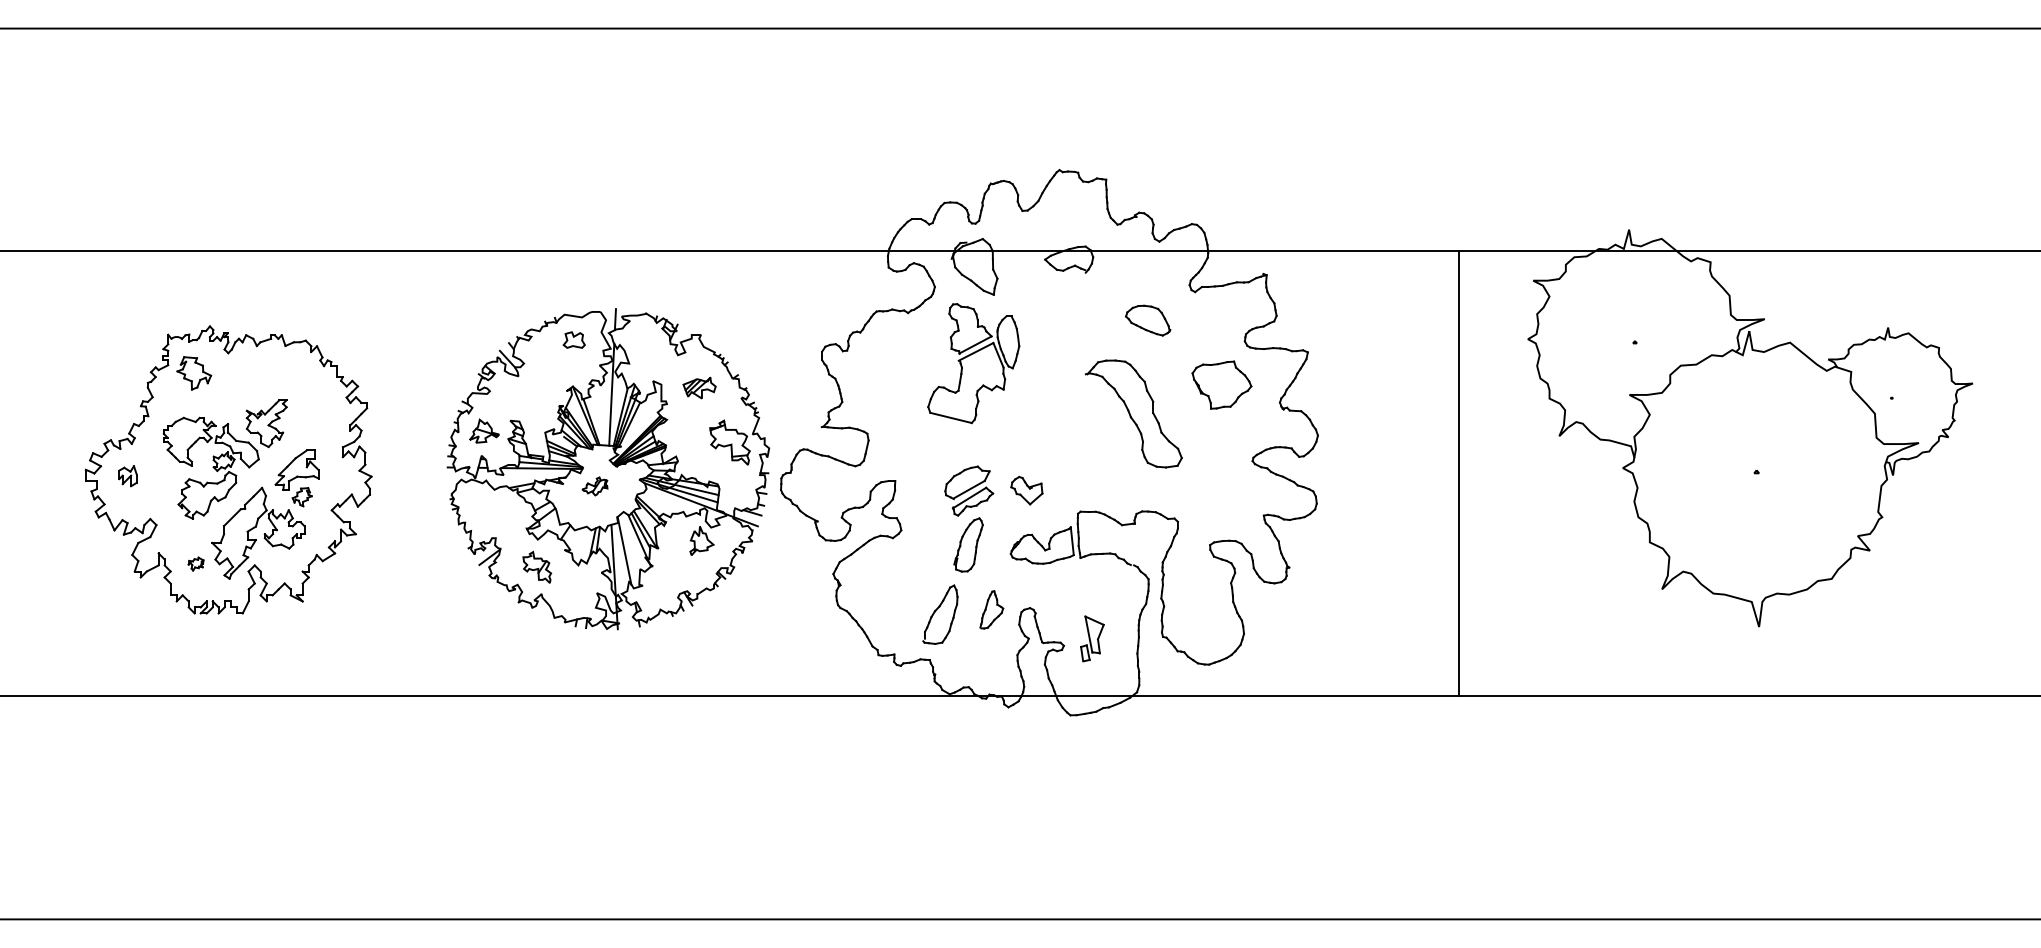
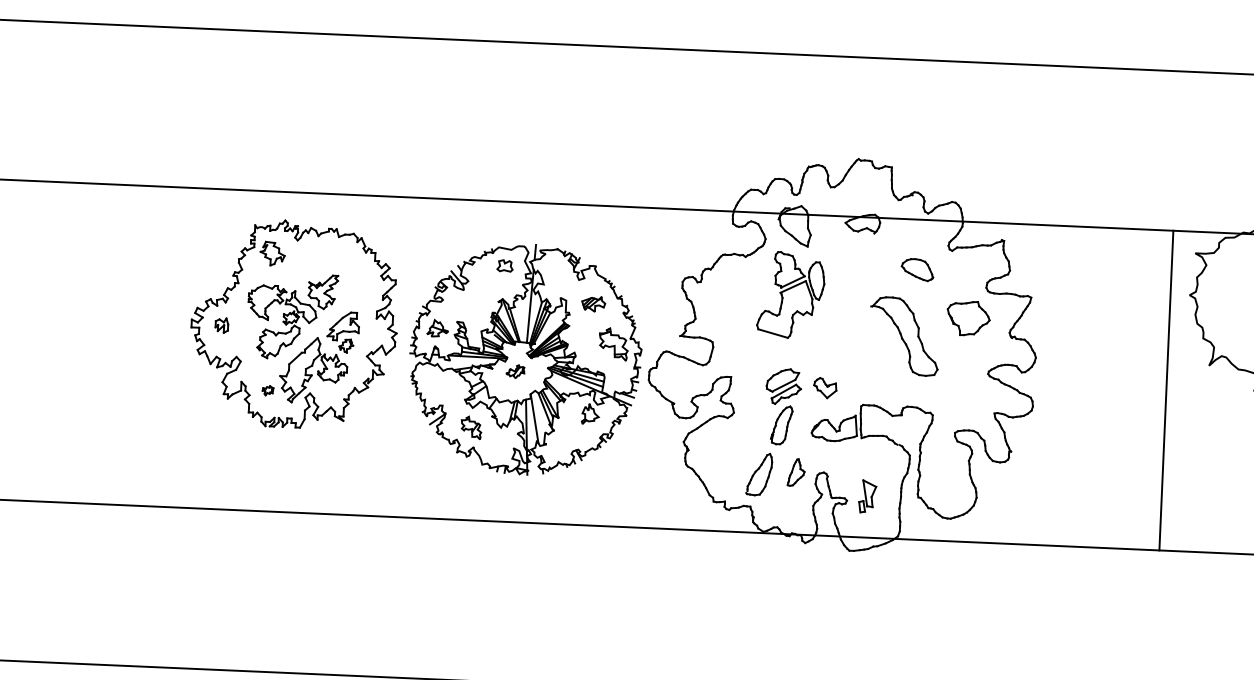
part: (228, 469) -> (294, 323), moved
line: (1459, 473) -> (1166, 390), moved

